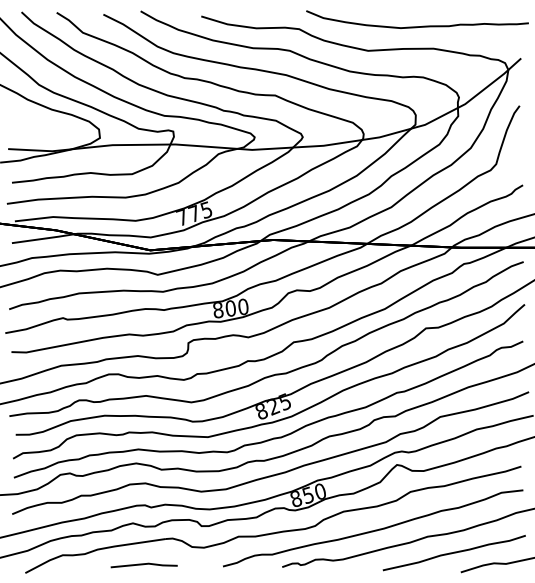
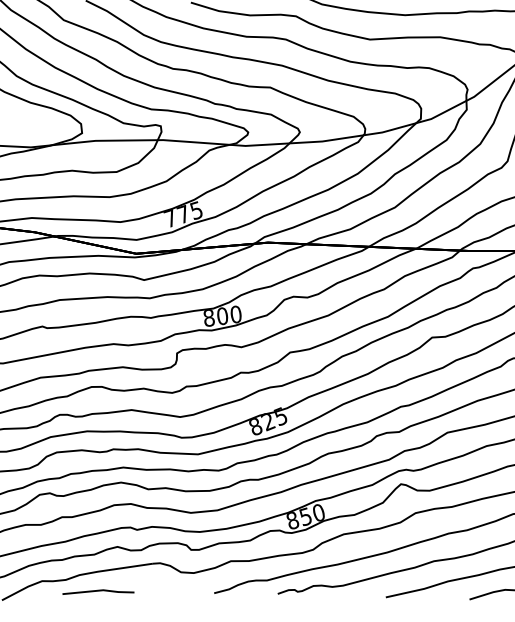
line: (143, 565) -> (97, 592), moved

